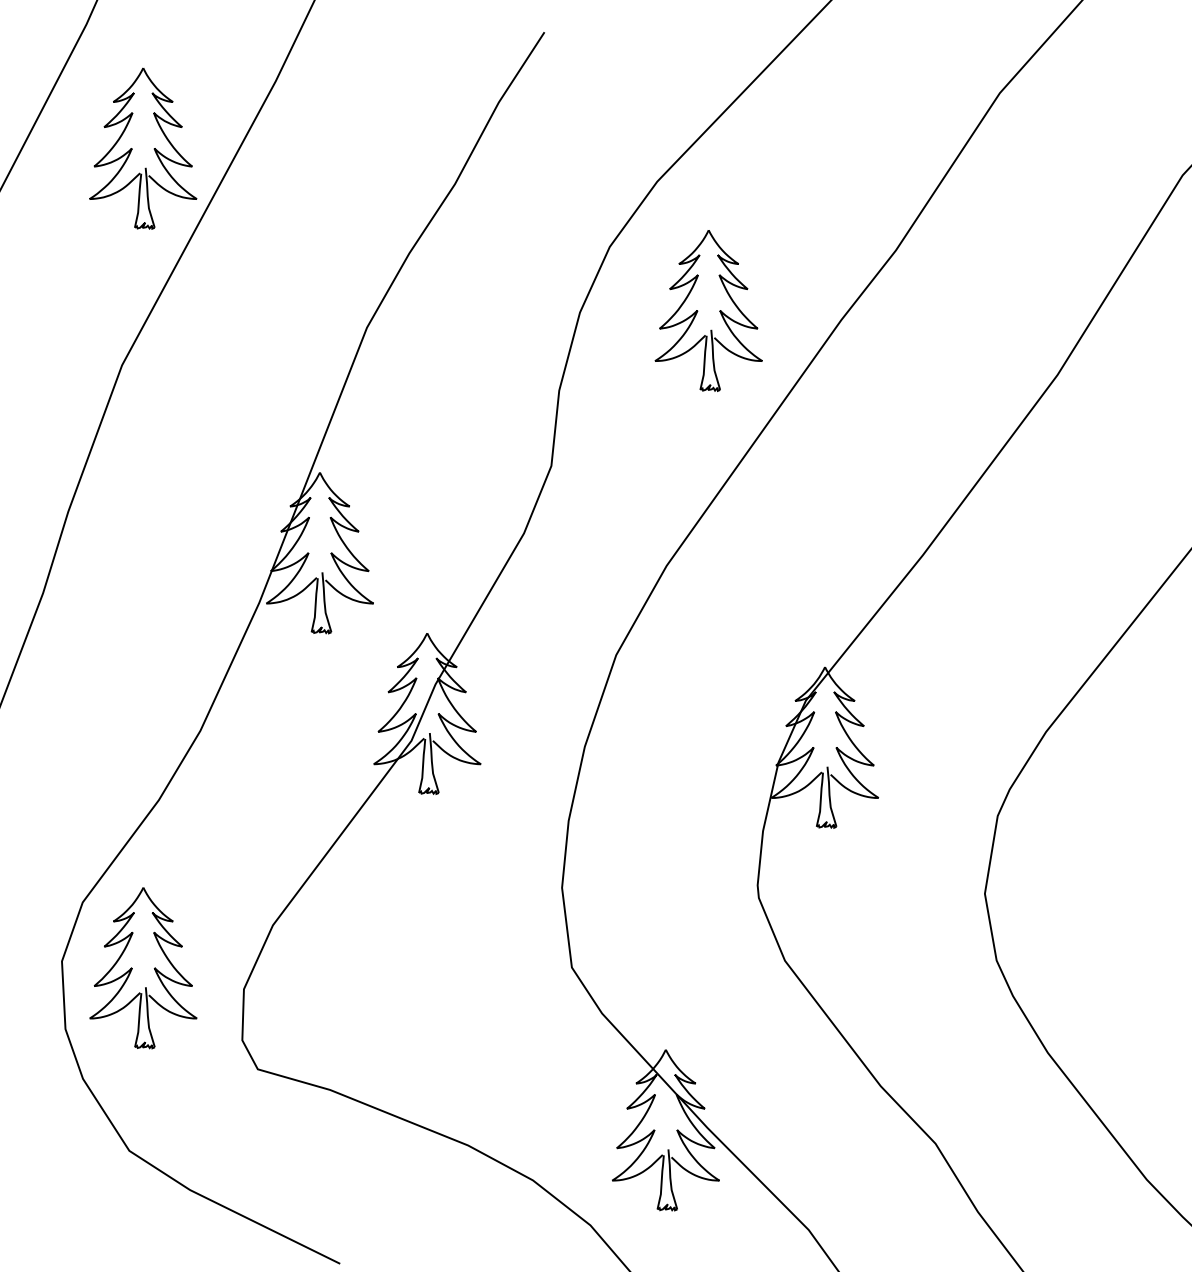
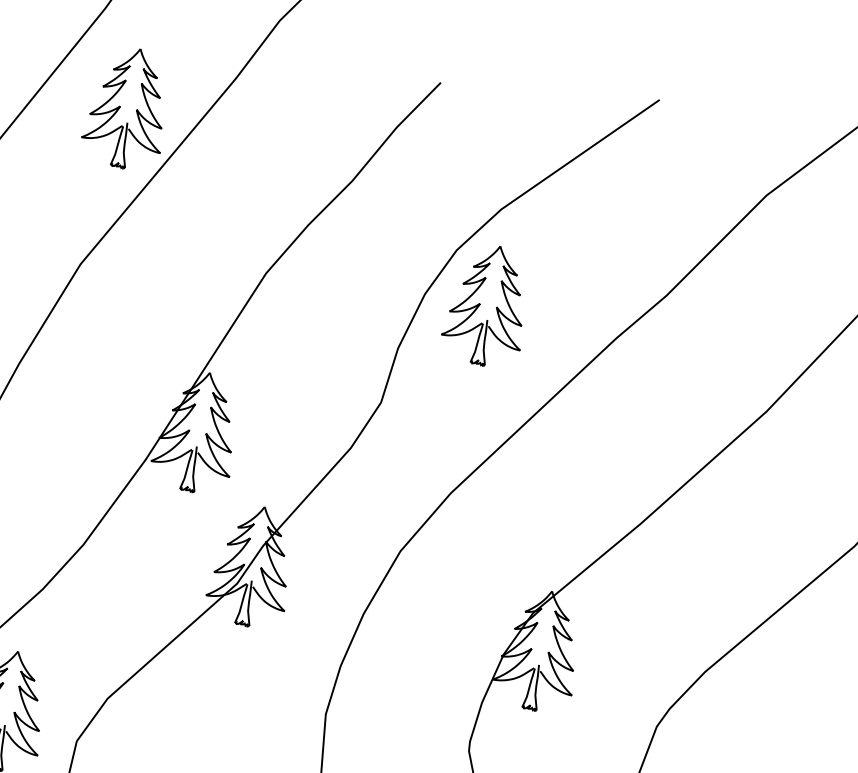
part: (708, 310) -> (488, 305), moved

